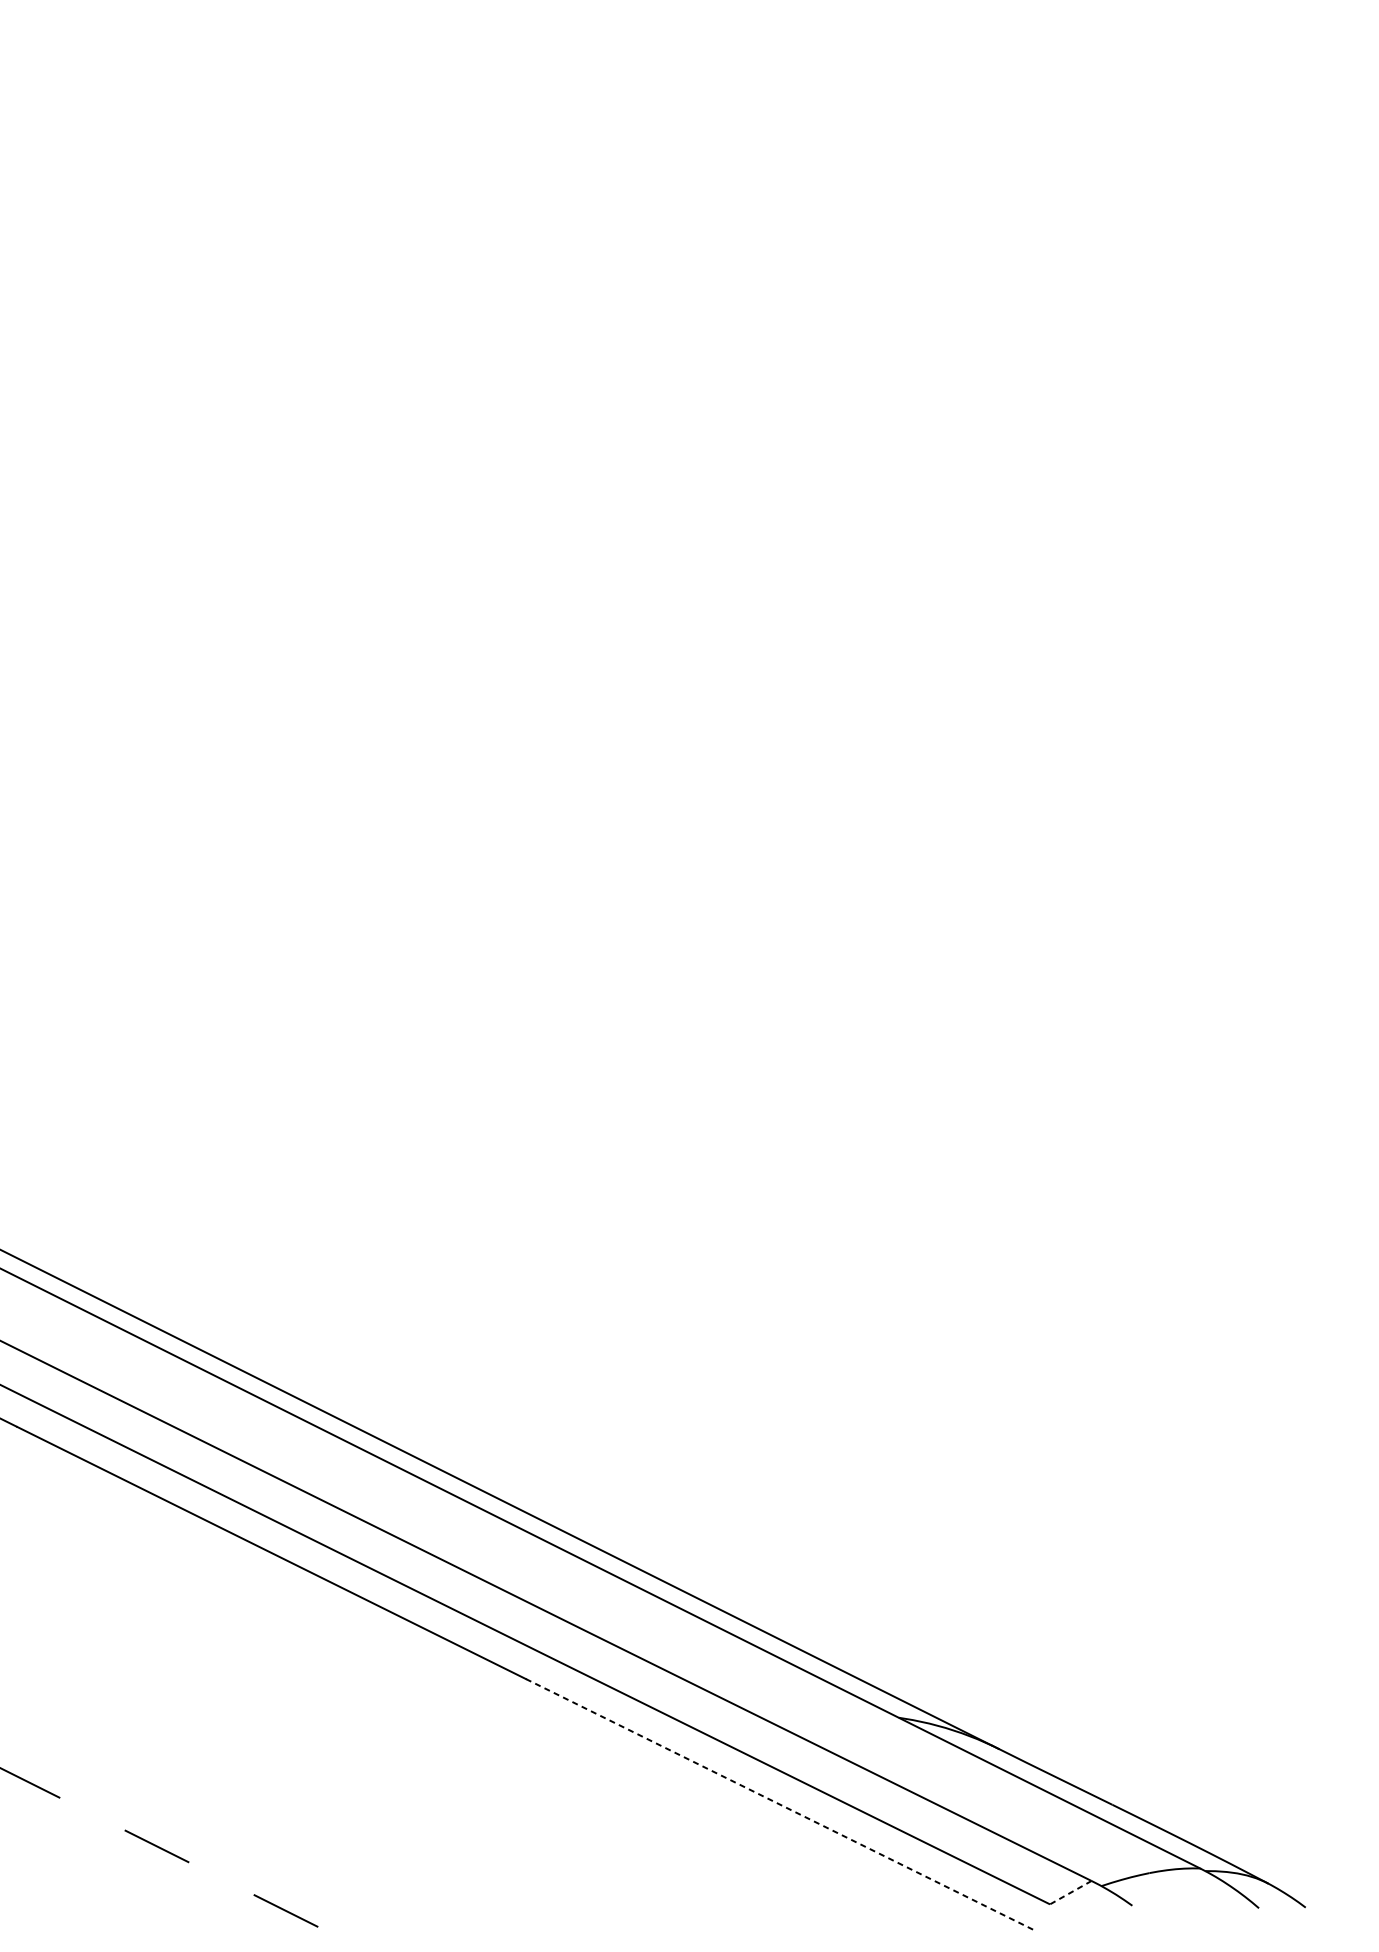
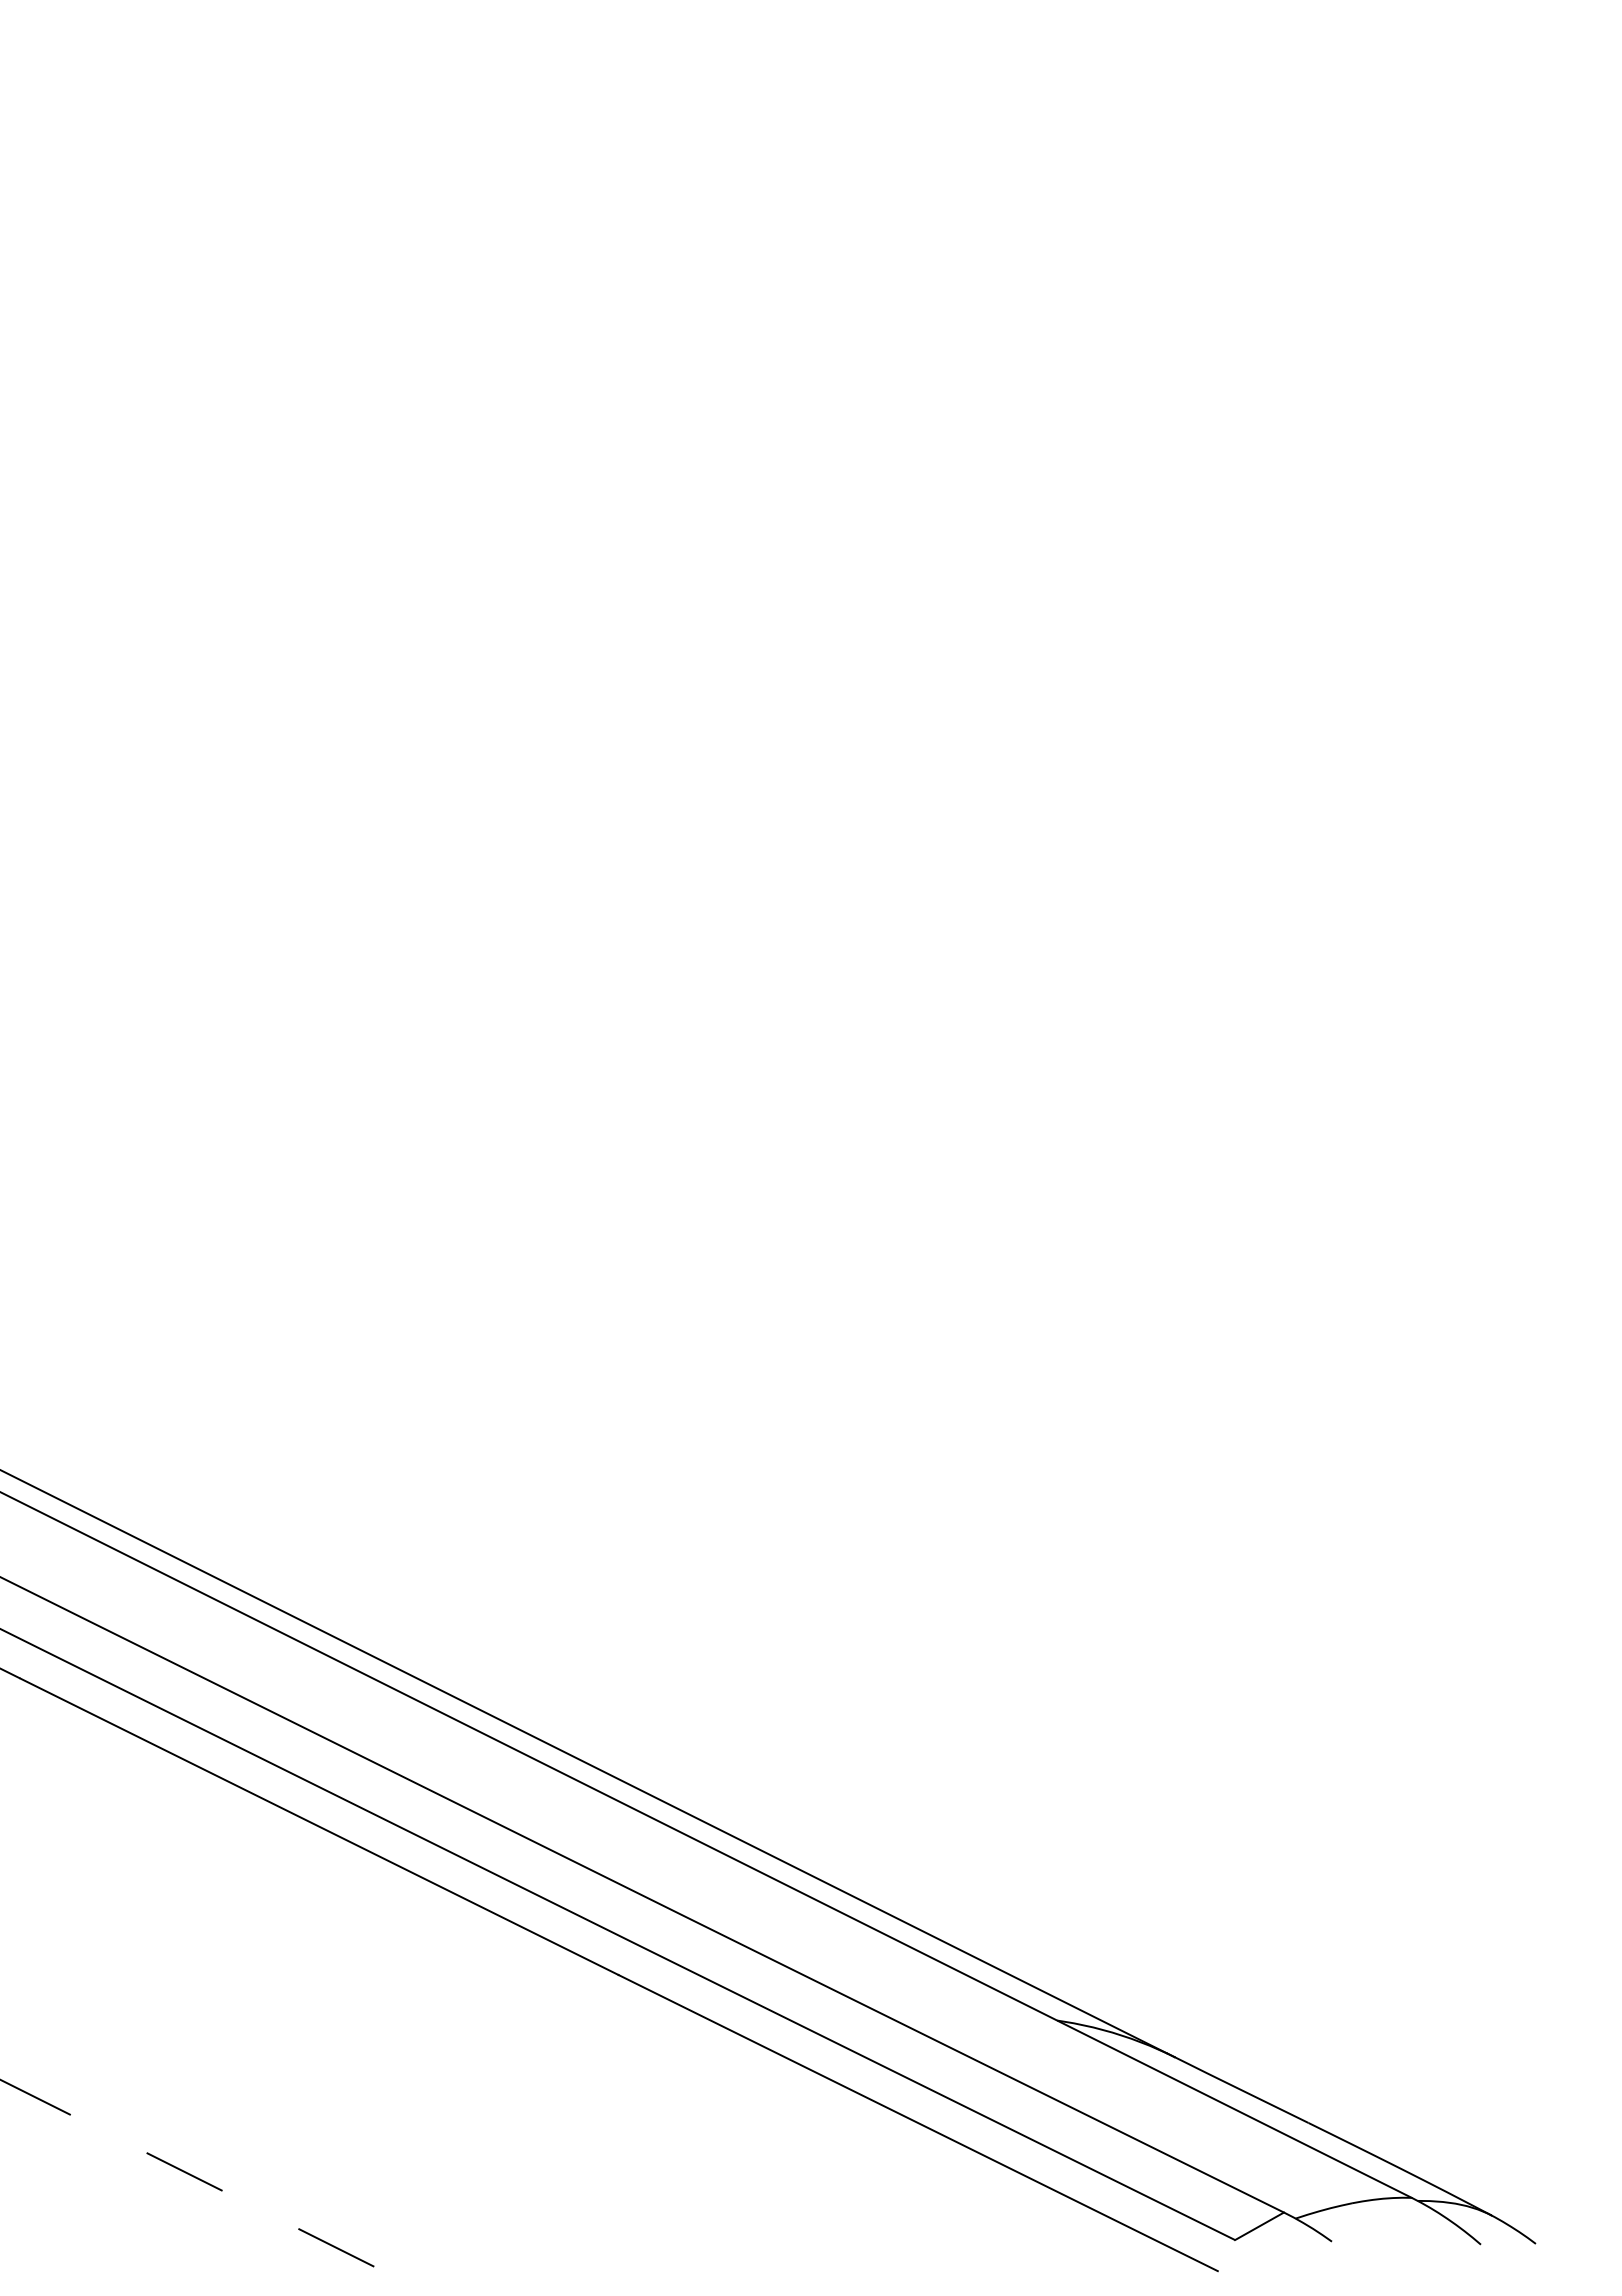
line: (780, 1805) -> (918, 2123), dashed -> solid
line: (1070, 1892) -> (1259, 2226), dashed -> solid

